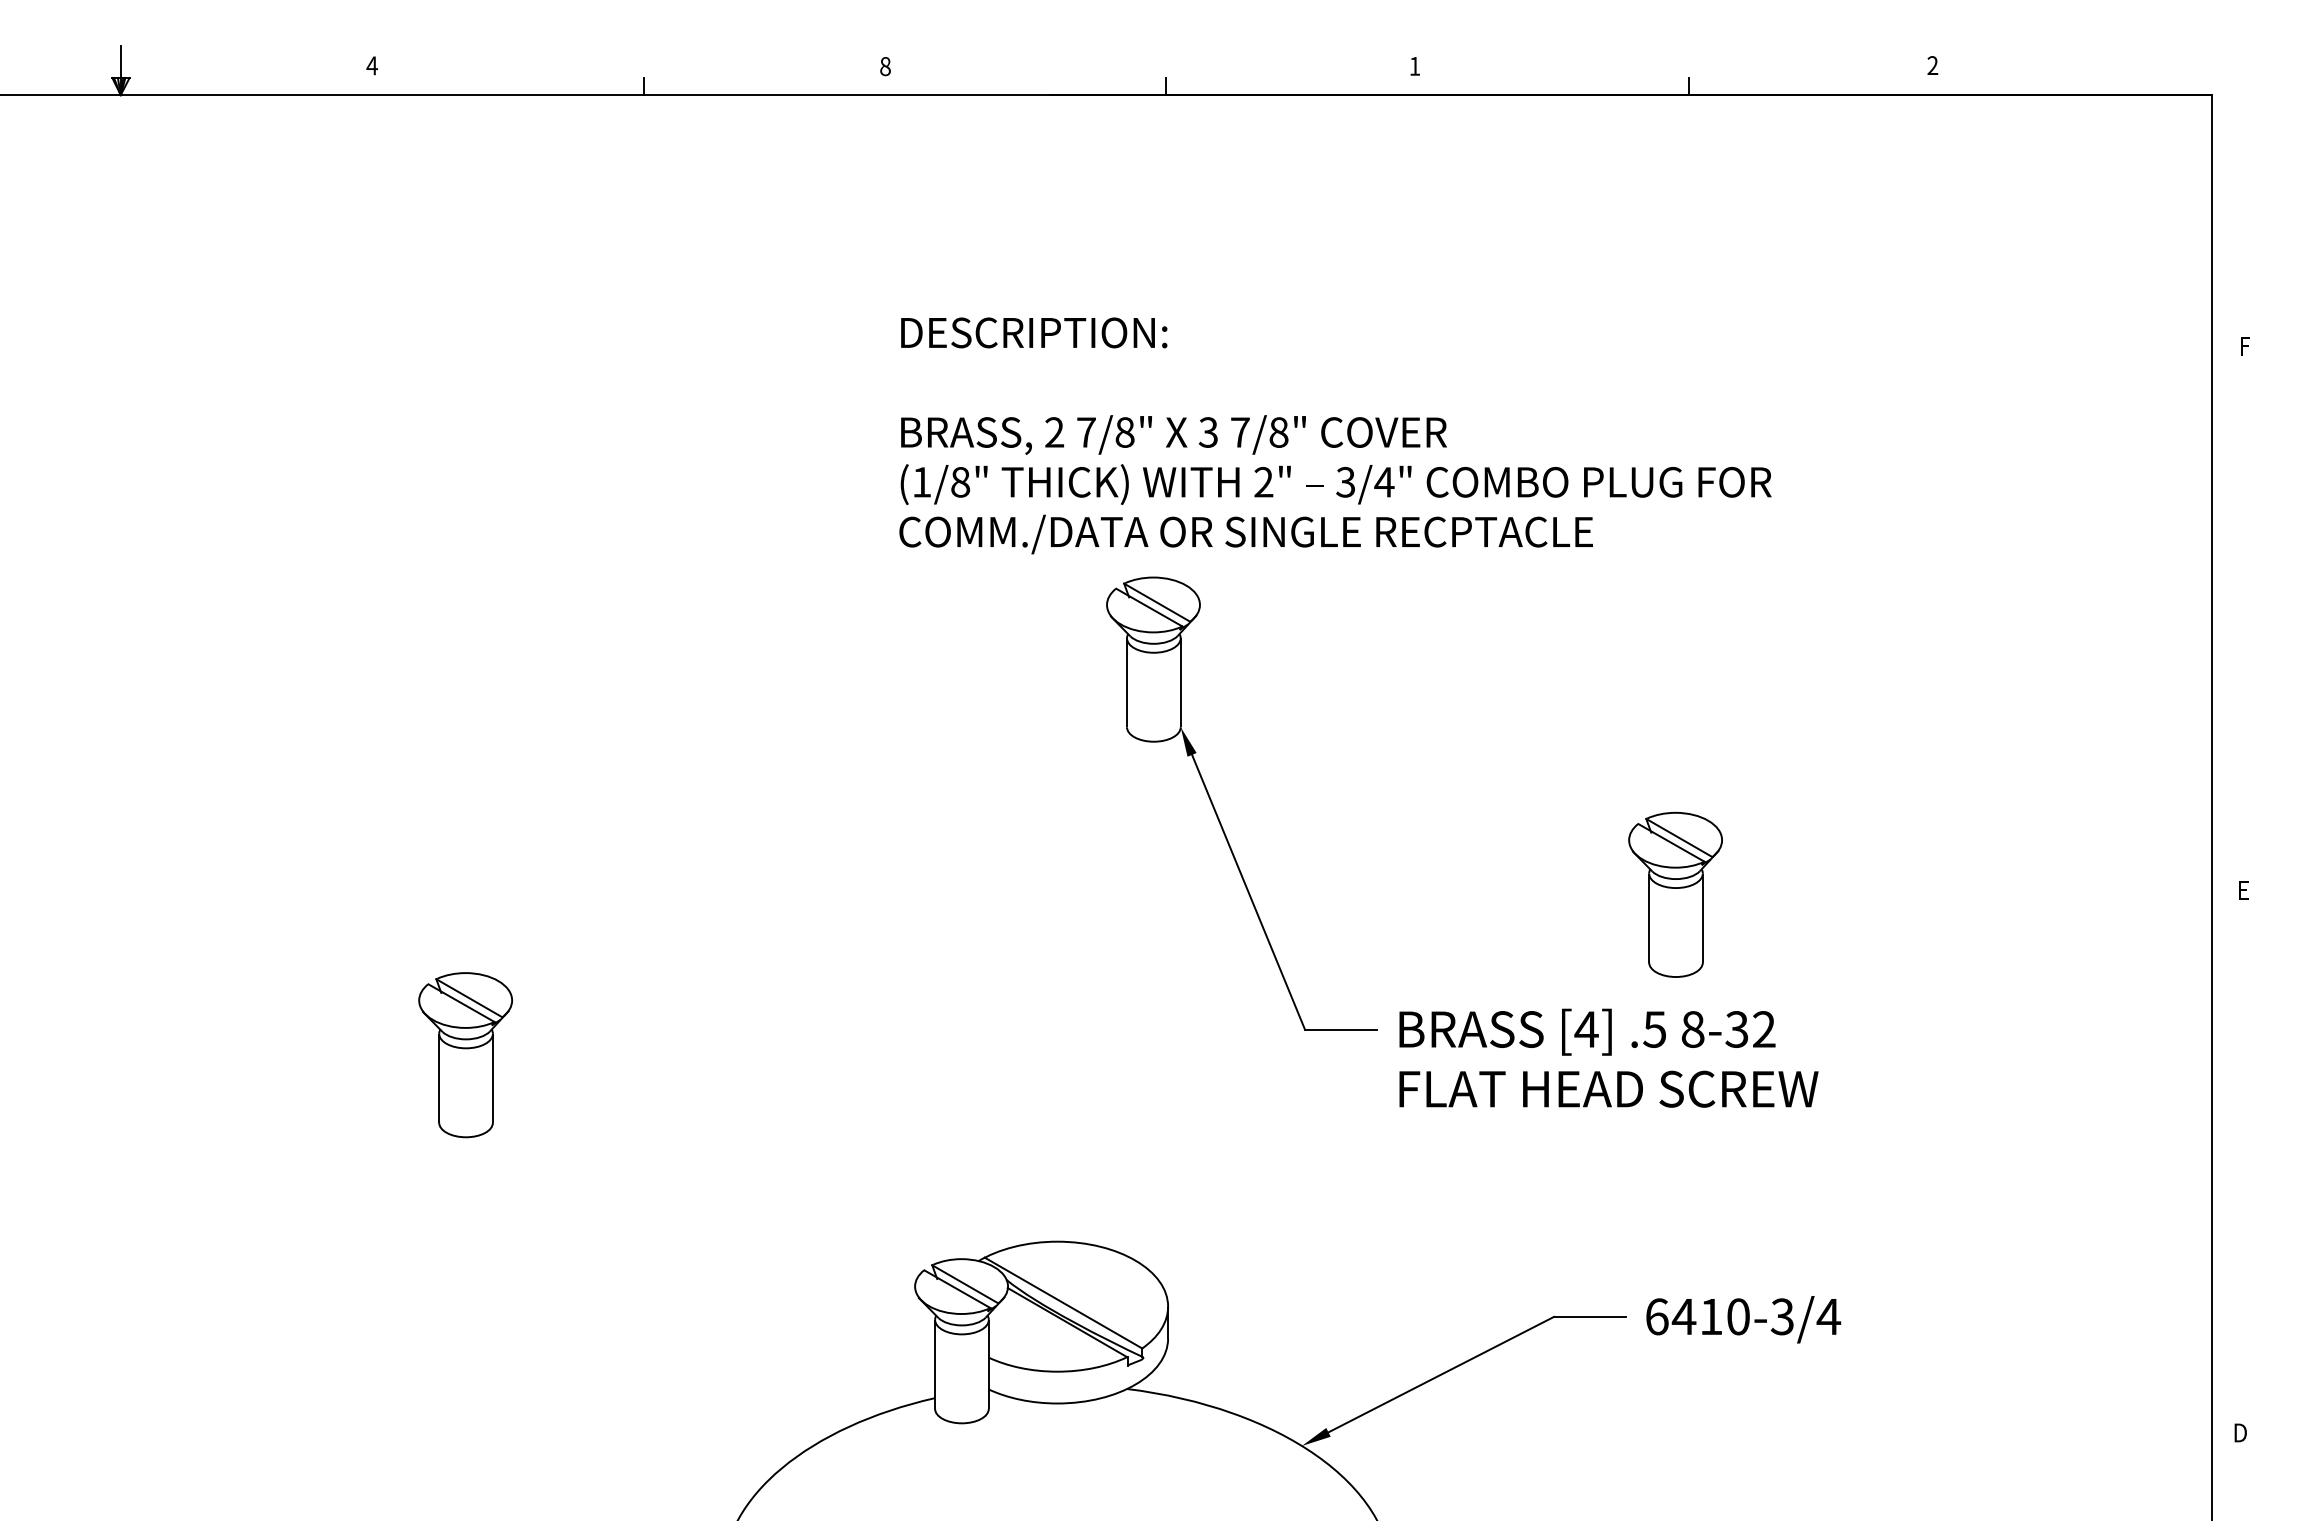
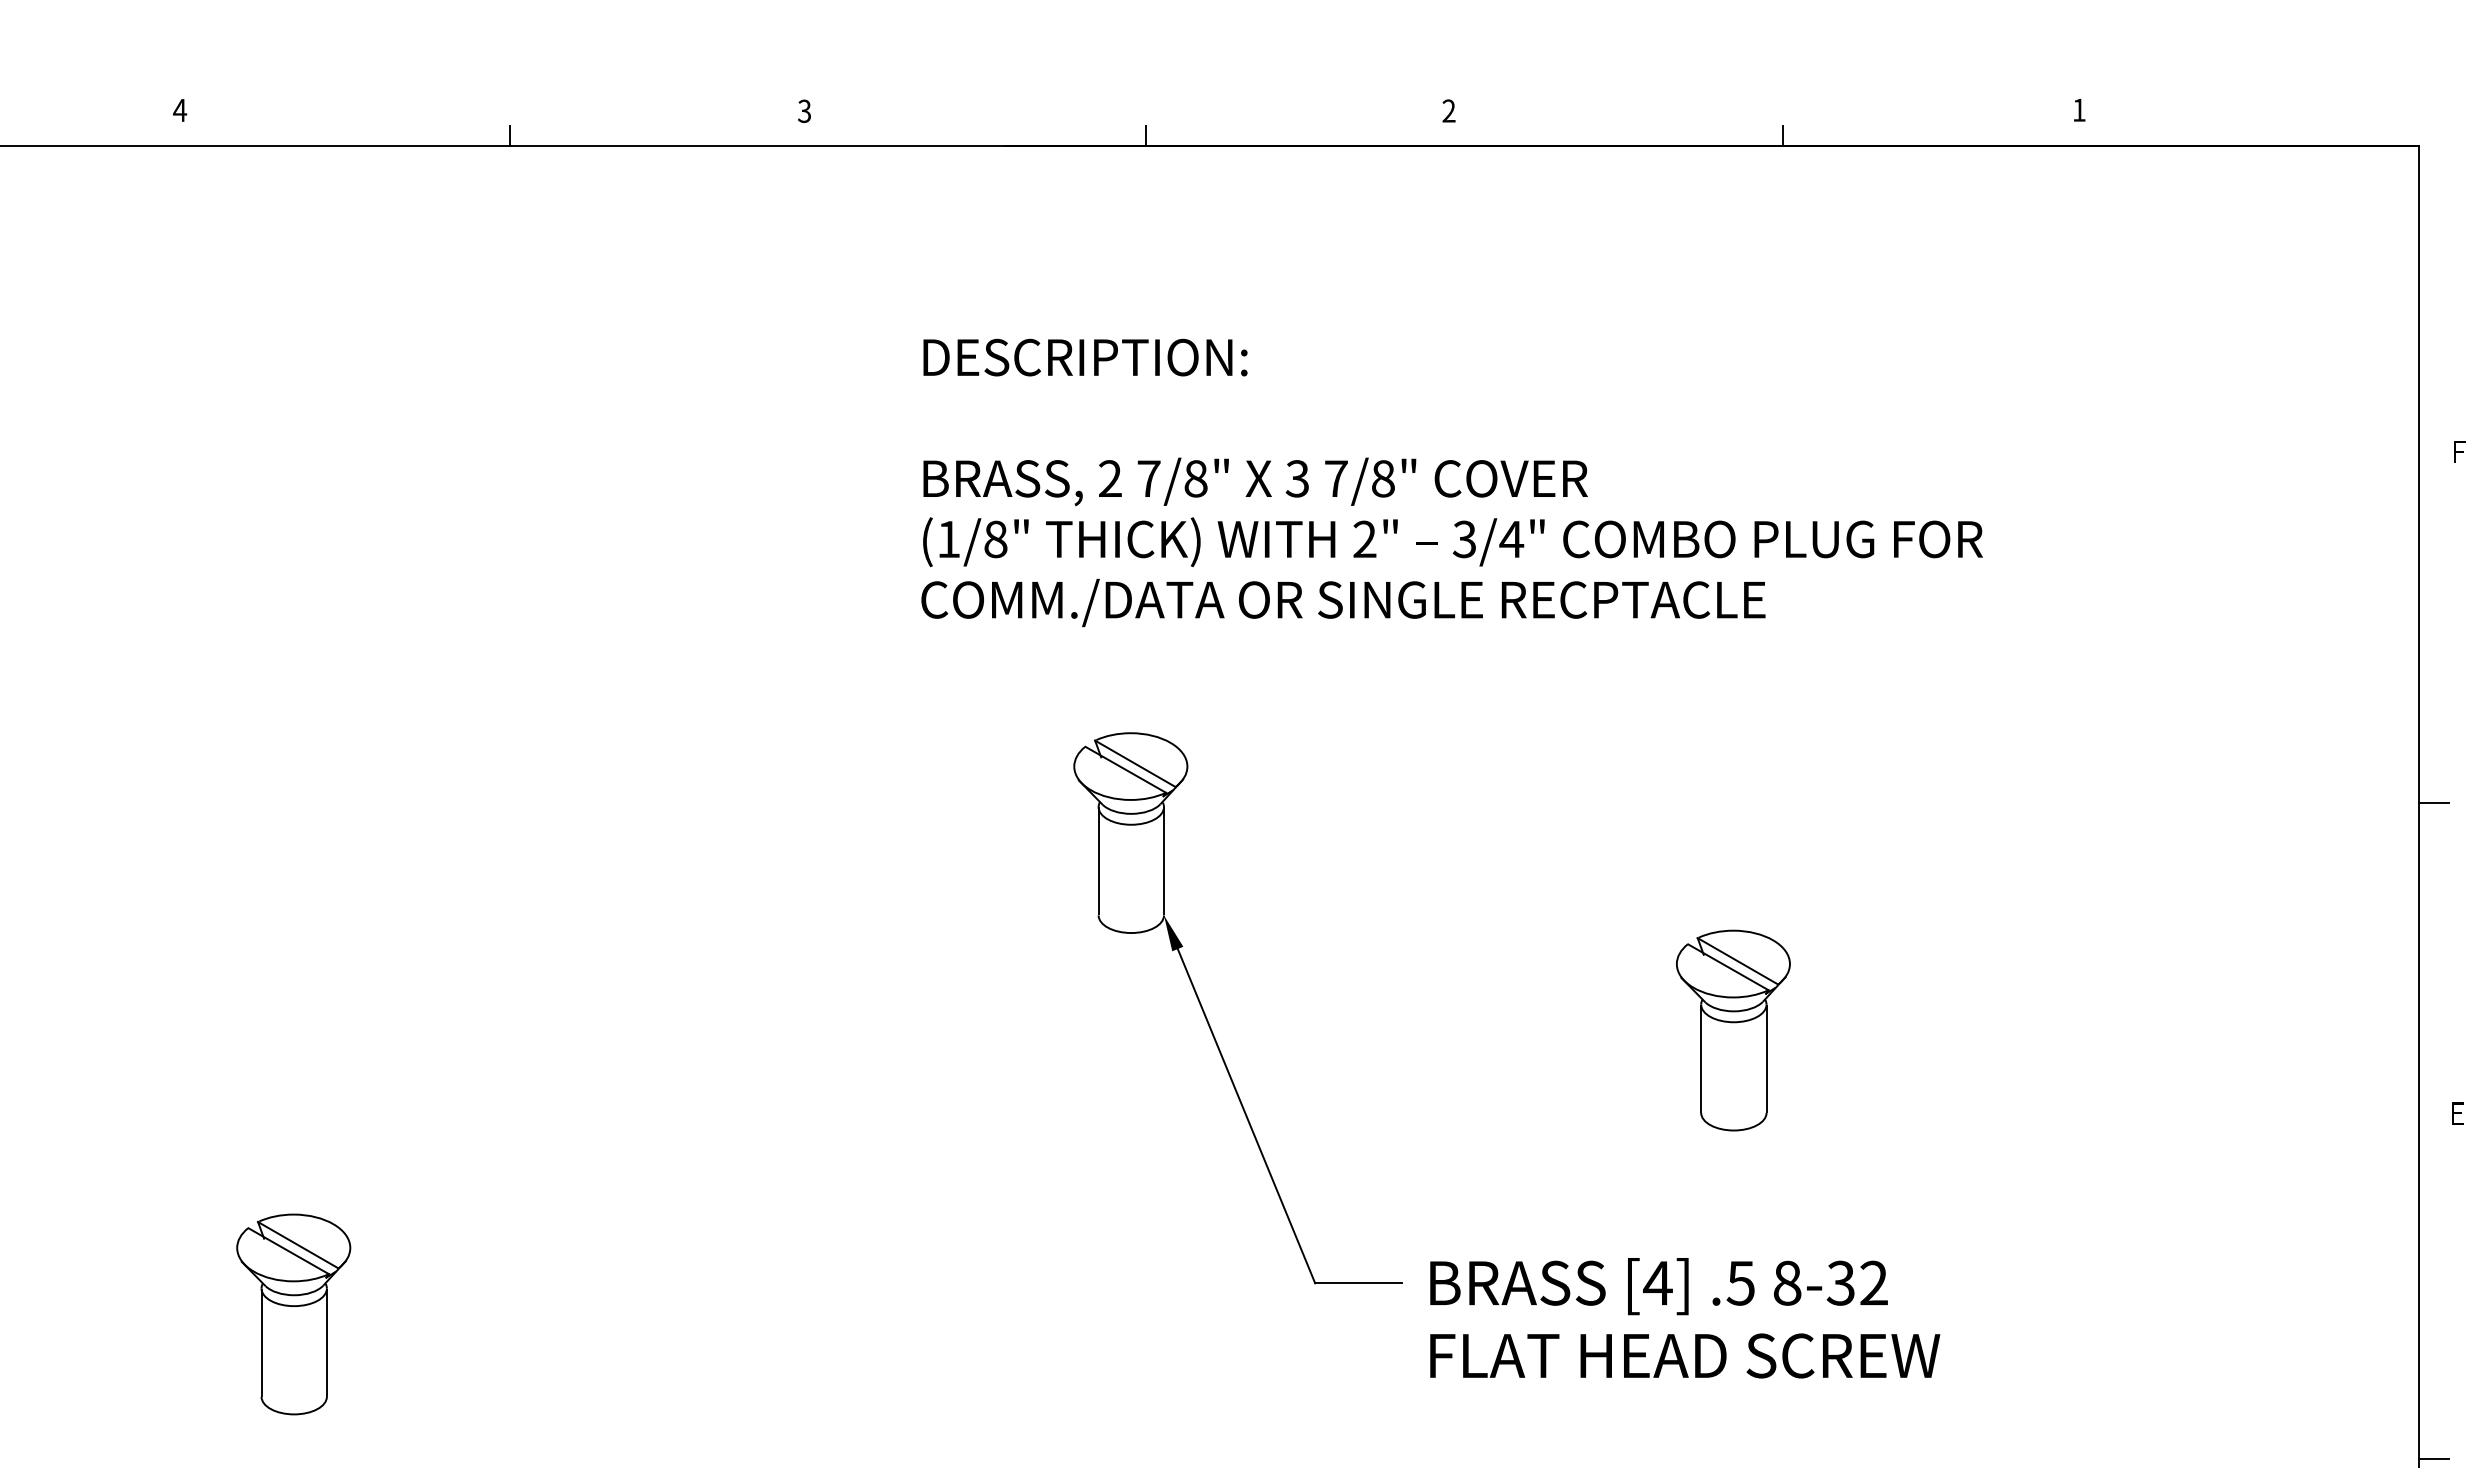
text: (1414, 65) -> (1448, 110), 1 -> 2
text: (1932, 65) -> (2078, 110), 2 -> 1
text: (885, 66) -> (804, 111), 8 -> 3
text: (1335, 435) -> (1452, 482), moved
line: (2223, 634) -> (2433, 802), added
part: (1675, 894) -> (1733, 1030), moved
line: (2223, 1173) -> (2433, 1458), added

